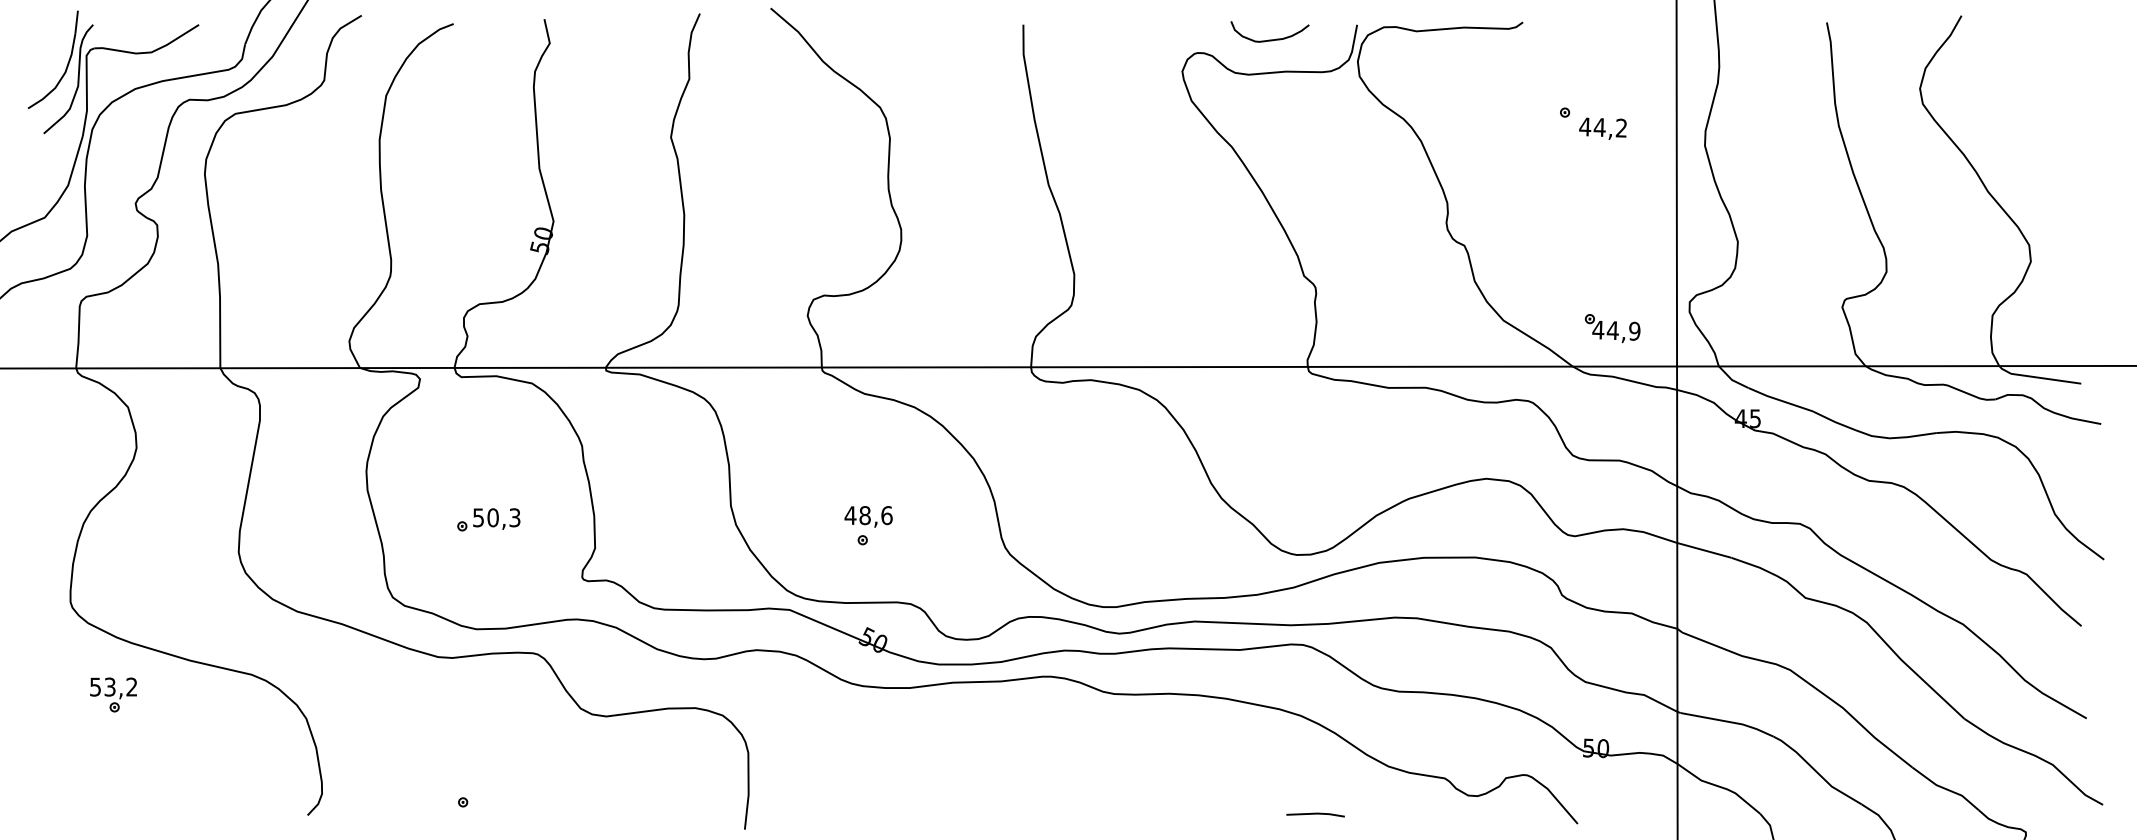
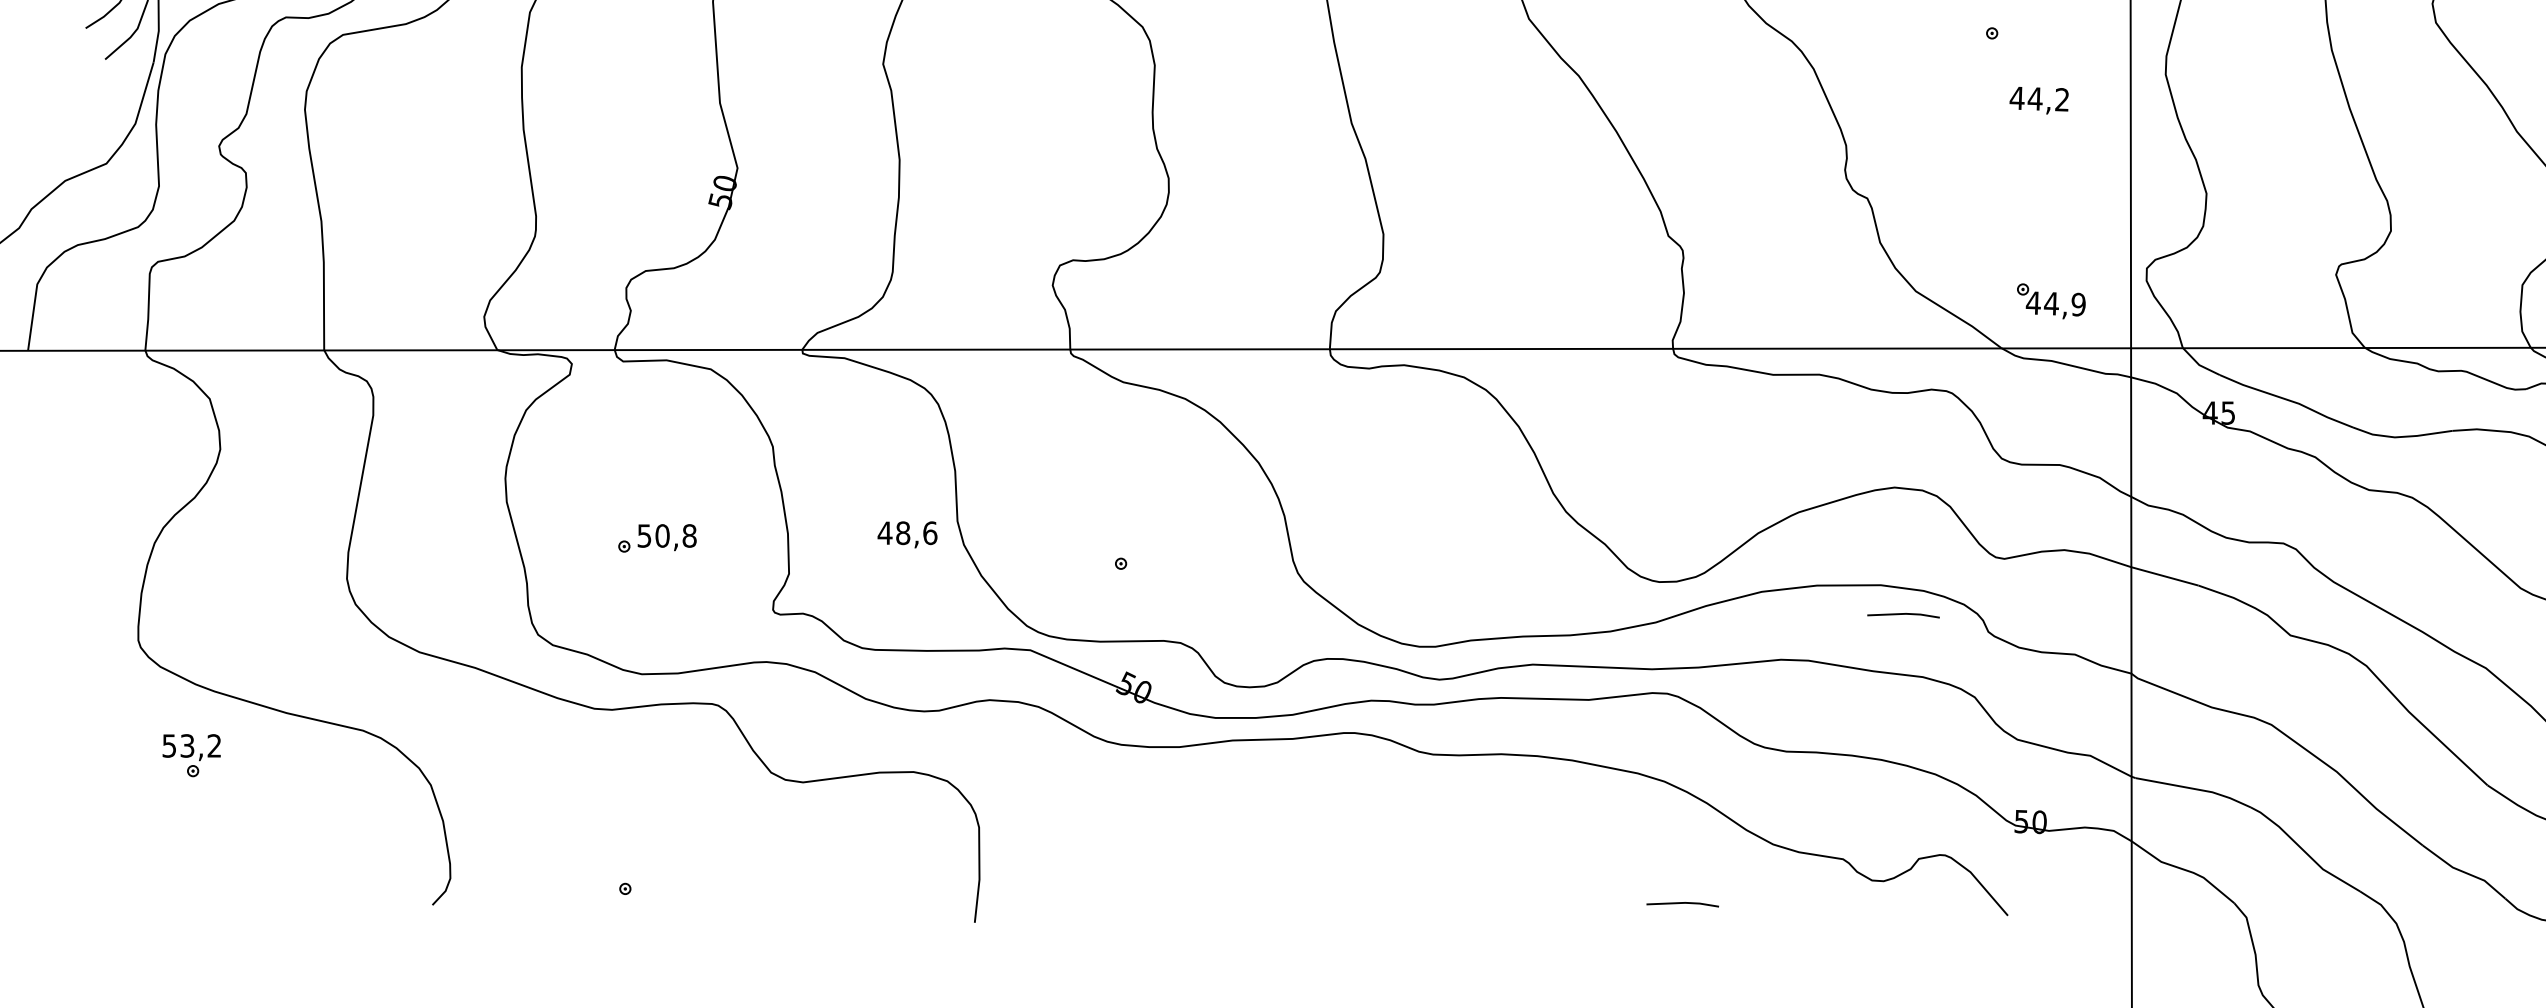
text: (1602, 128) -> (2038, 100), moved
text: (868, 516) -> (907, 534), moved
text: (514, 517) -> (689, 535), 50,3 -> 50,8
line: (1493, 581) -> (1903, 614), added

